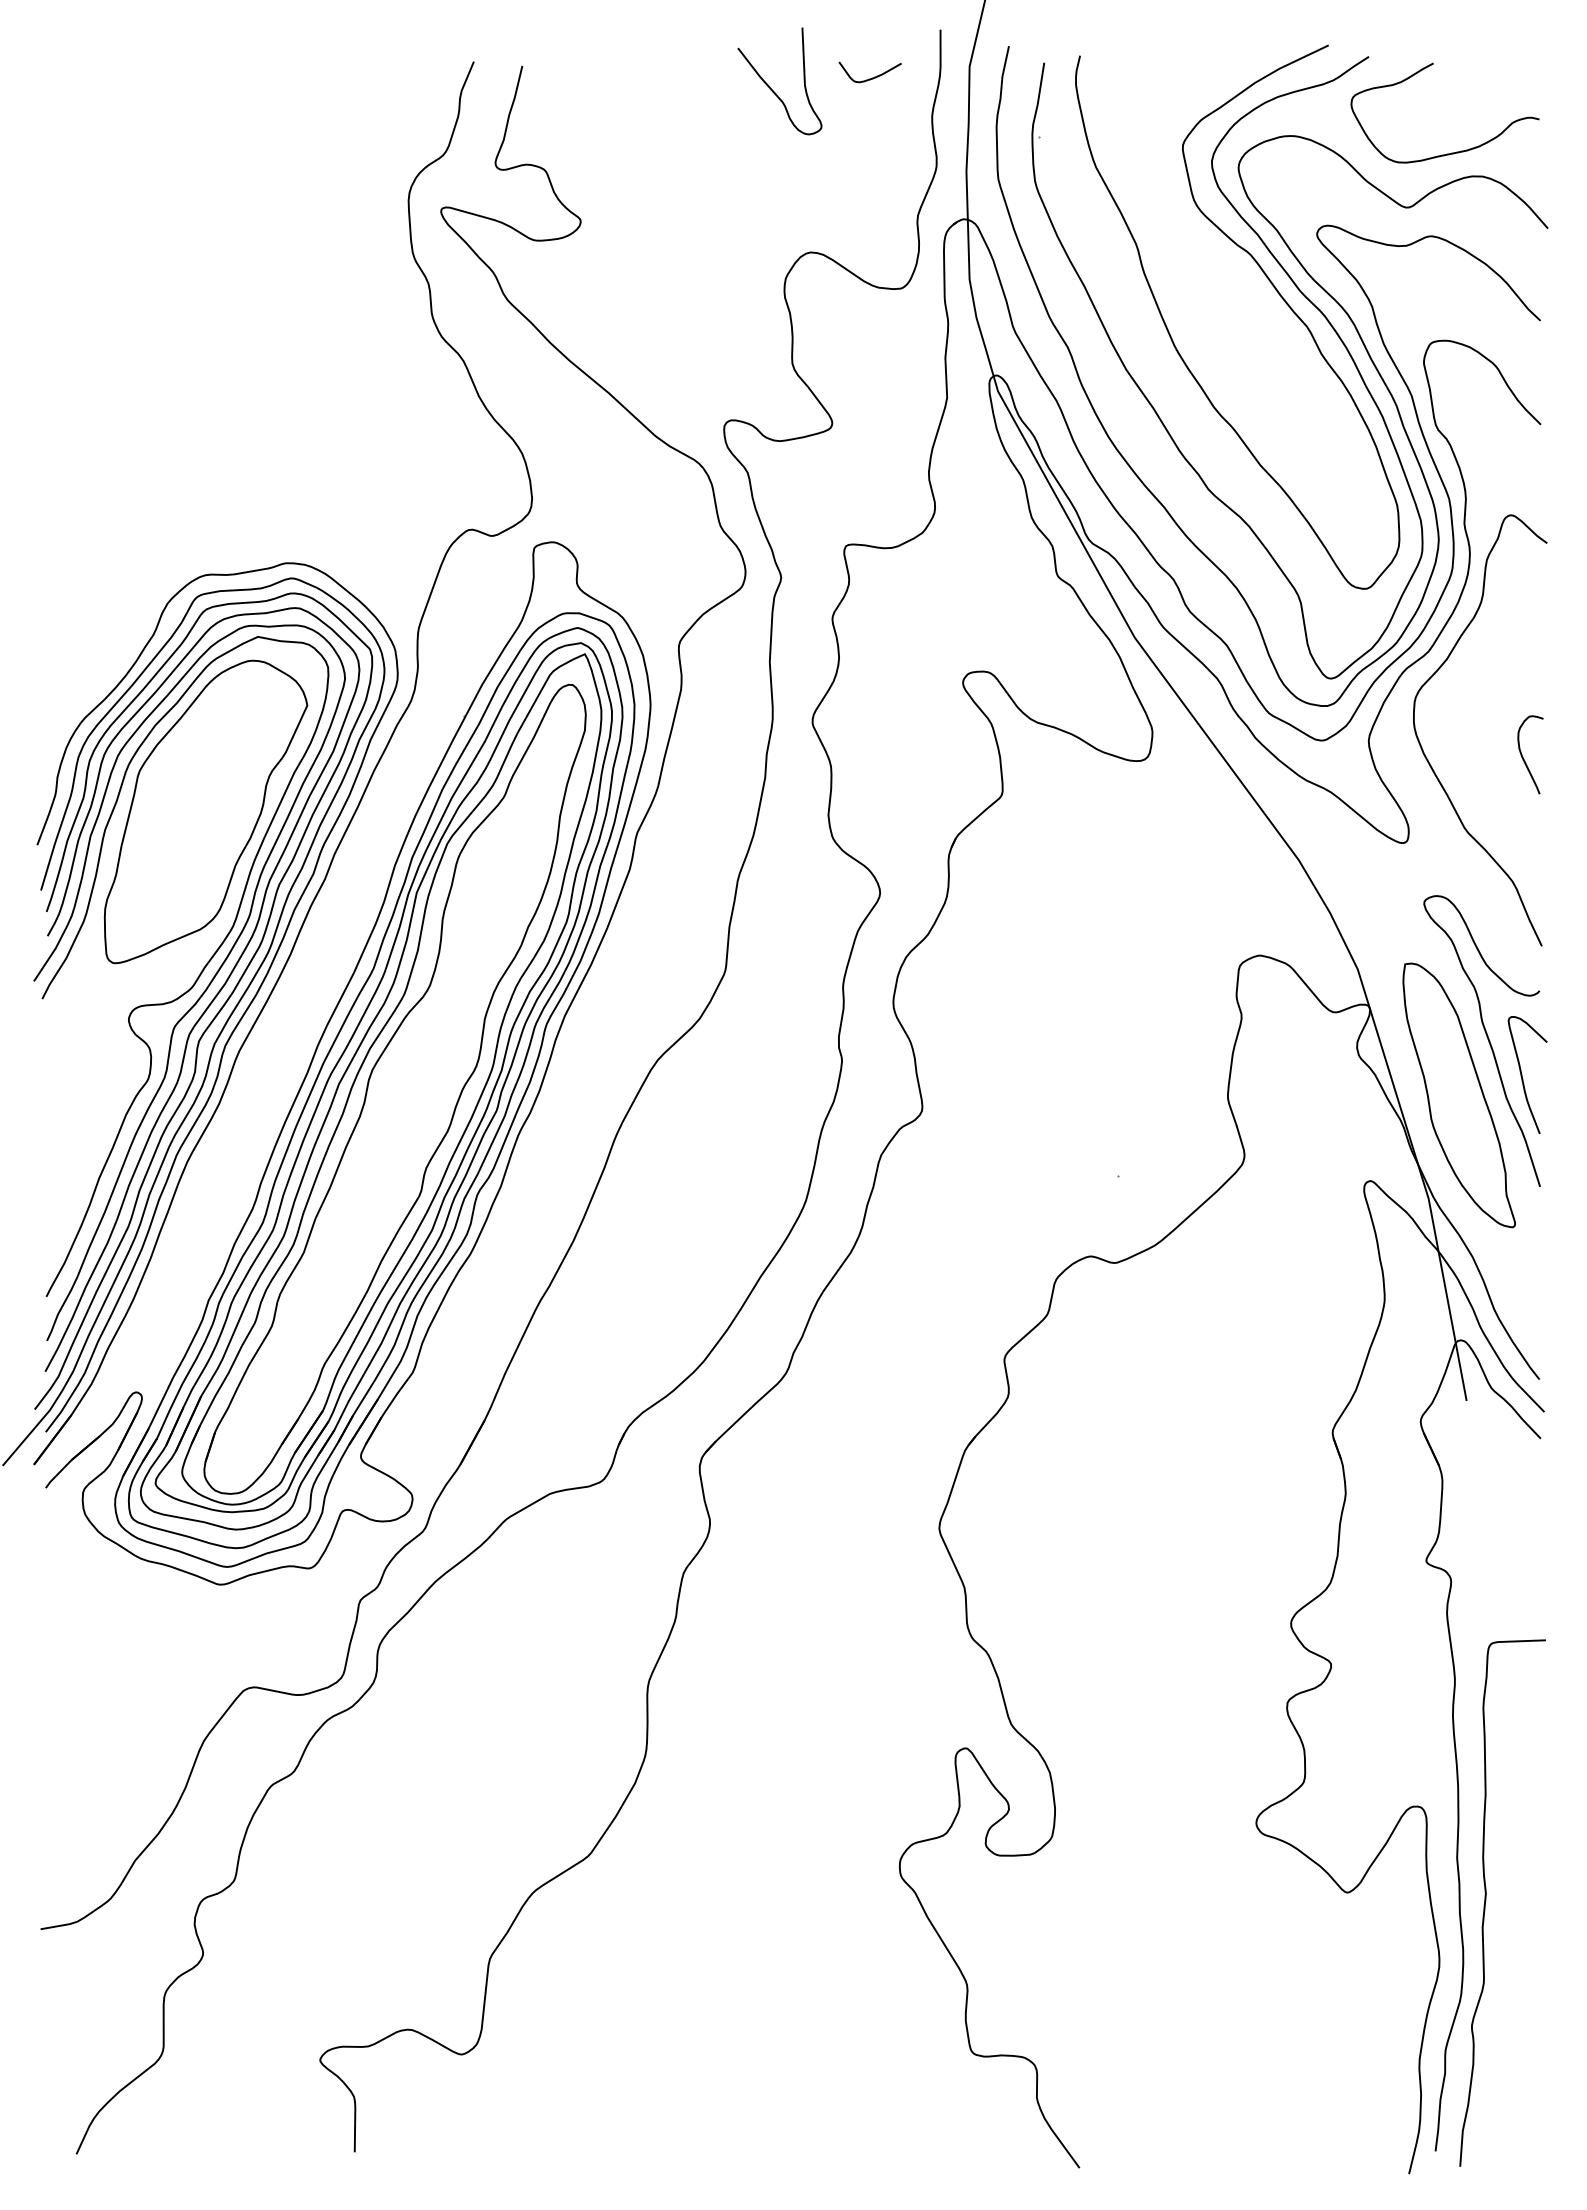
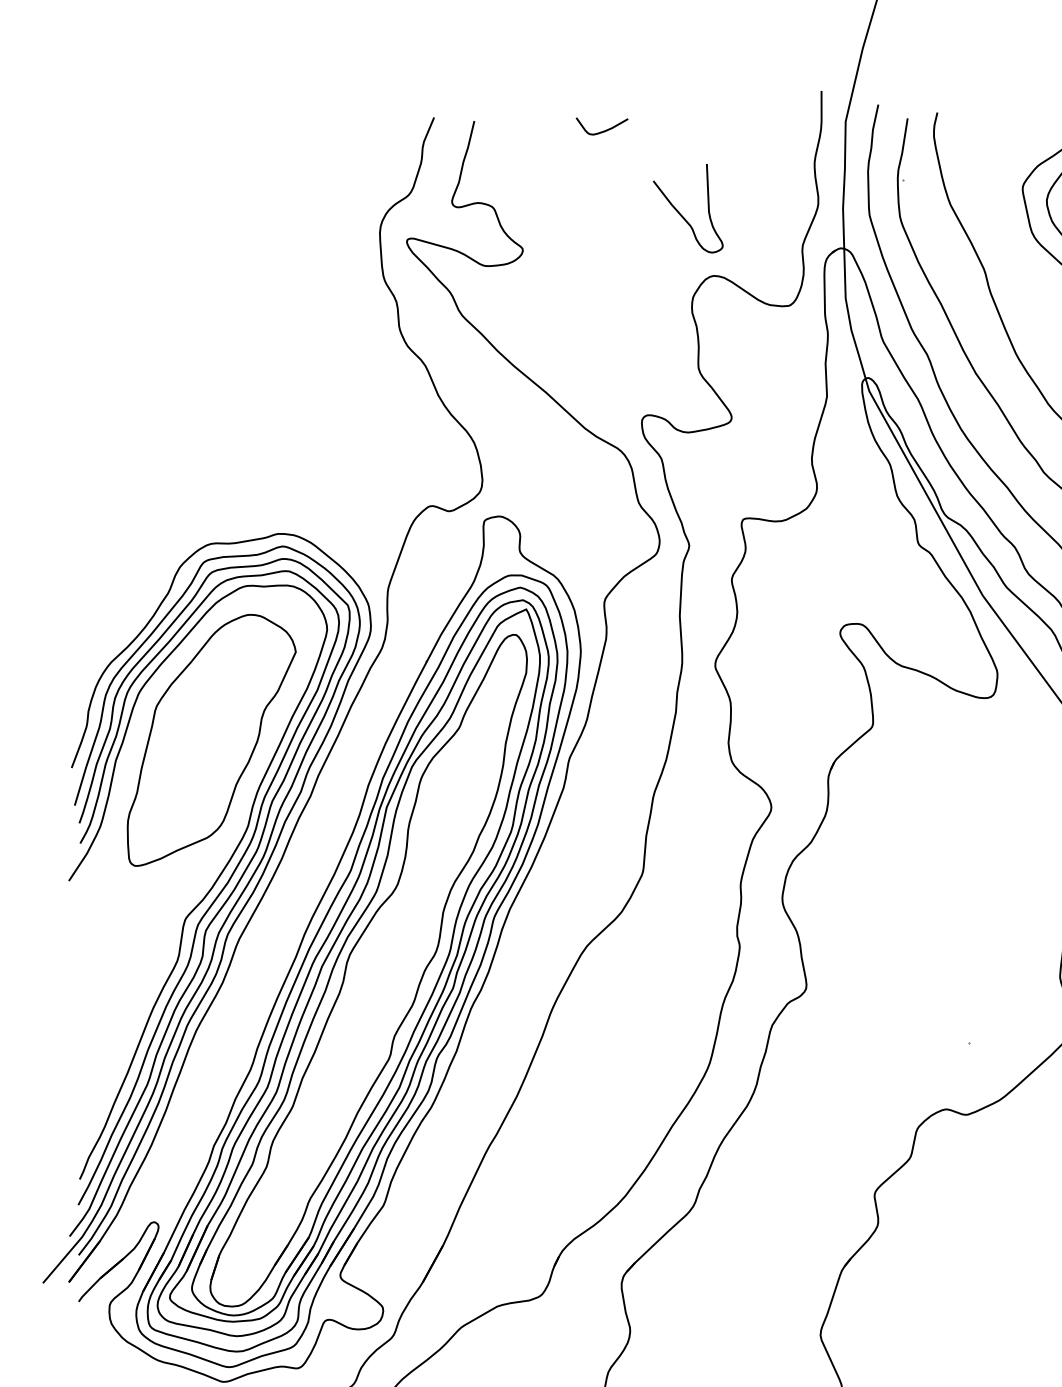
curve: (872, 77) -> (604, 130), moved
curve: (771, 88) -> (681, 214), moved
curve: (198, 975) -> (205, 876), removed

